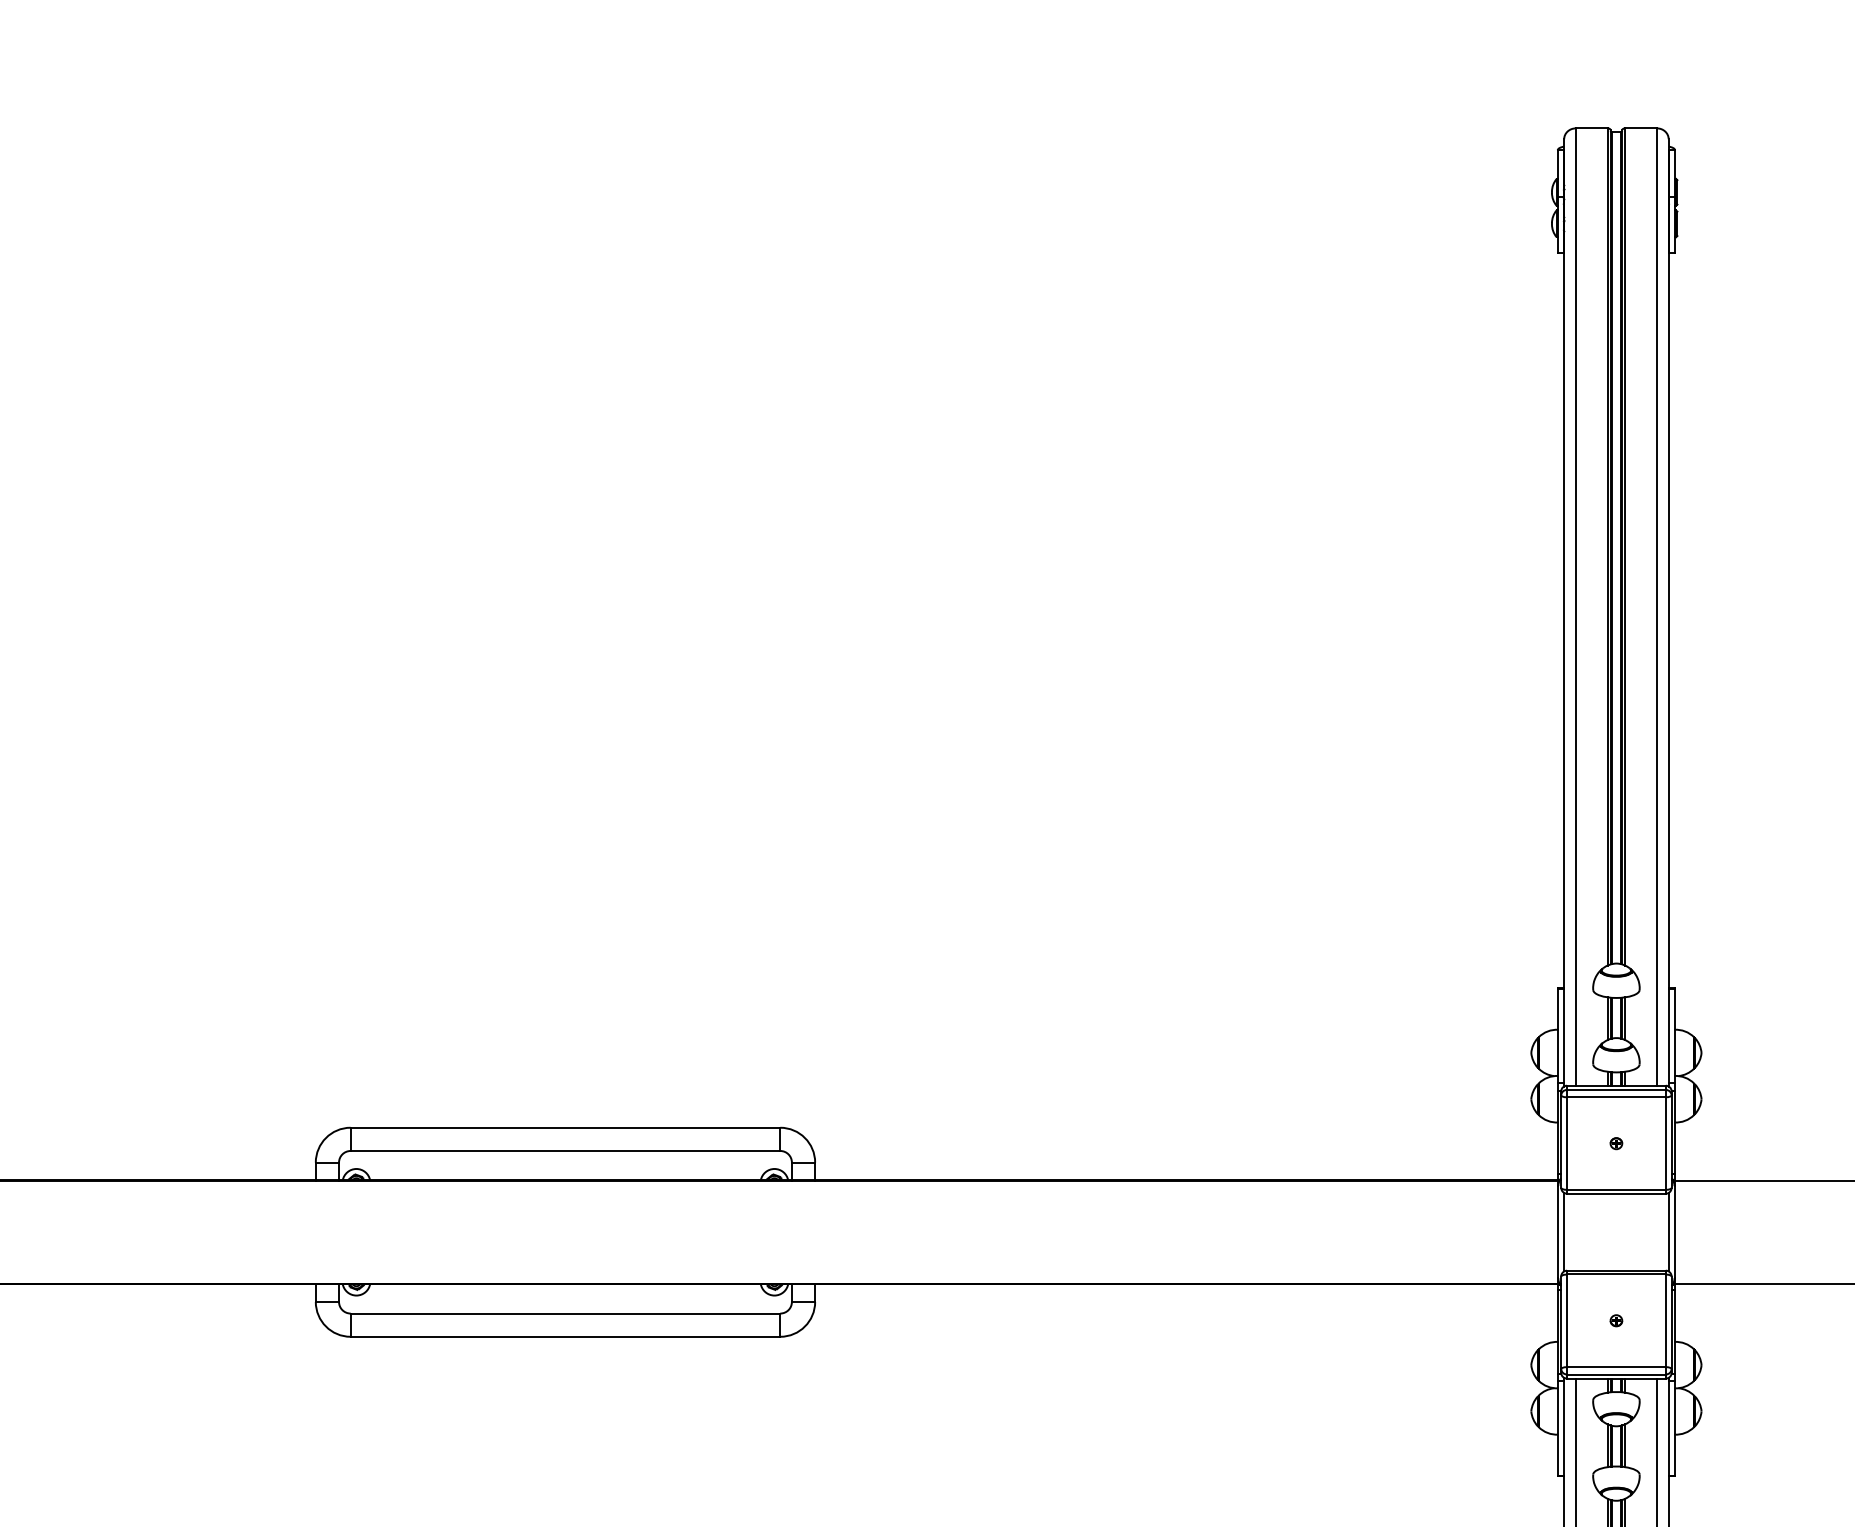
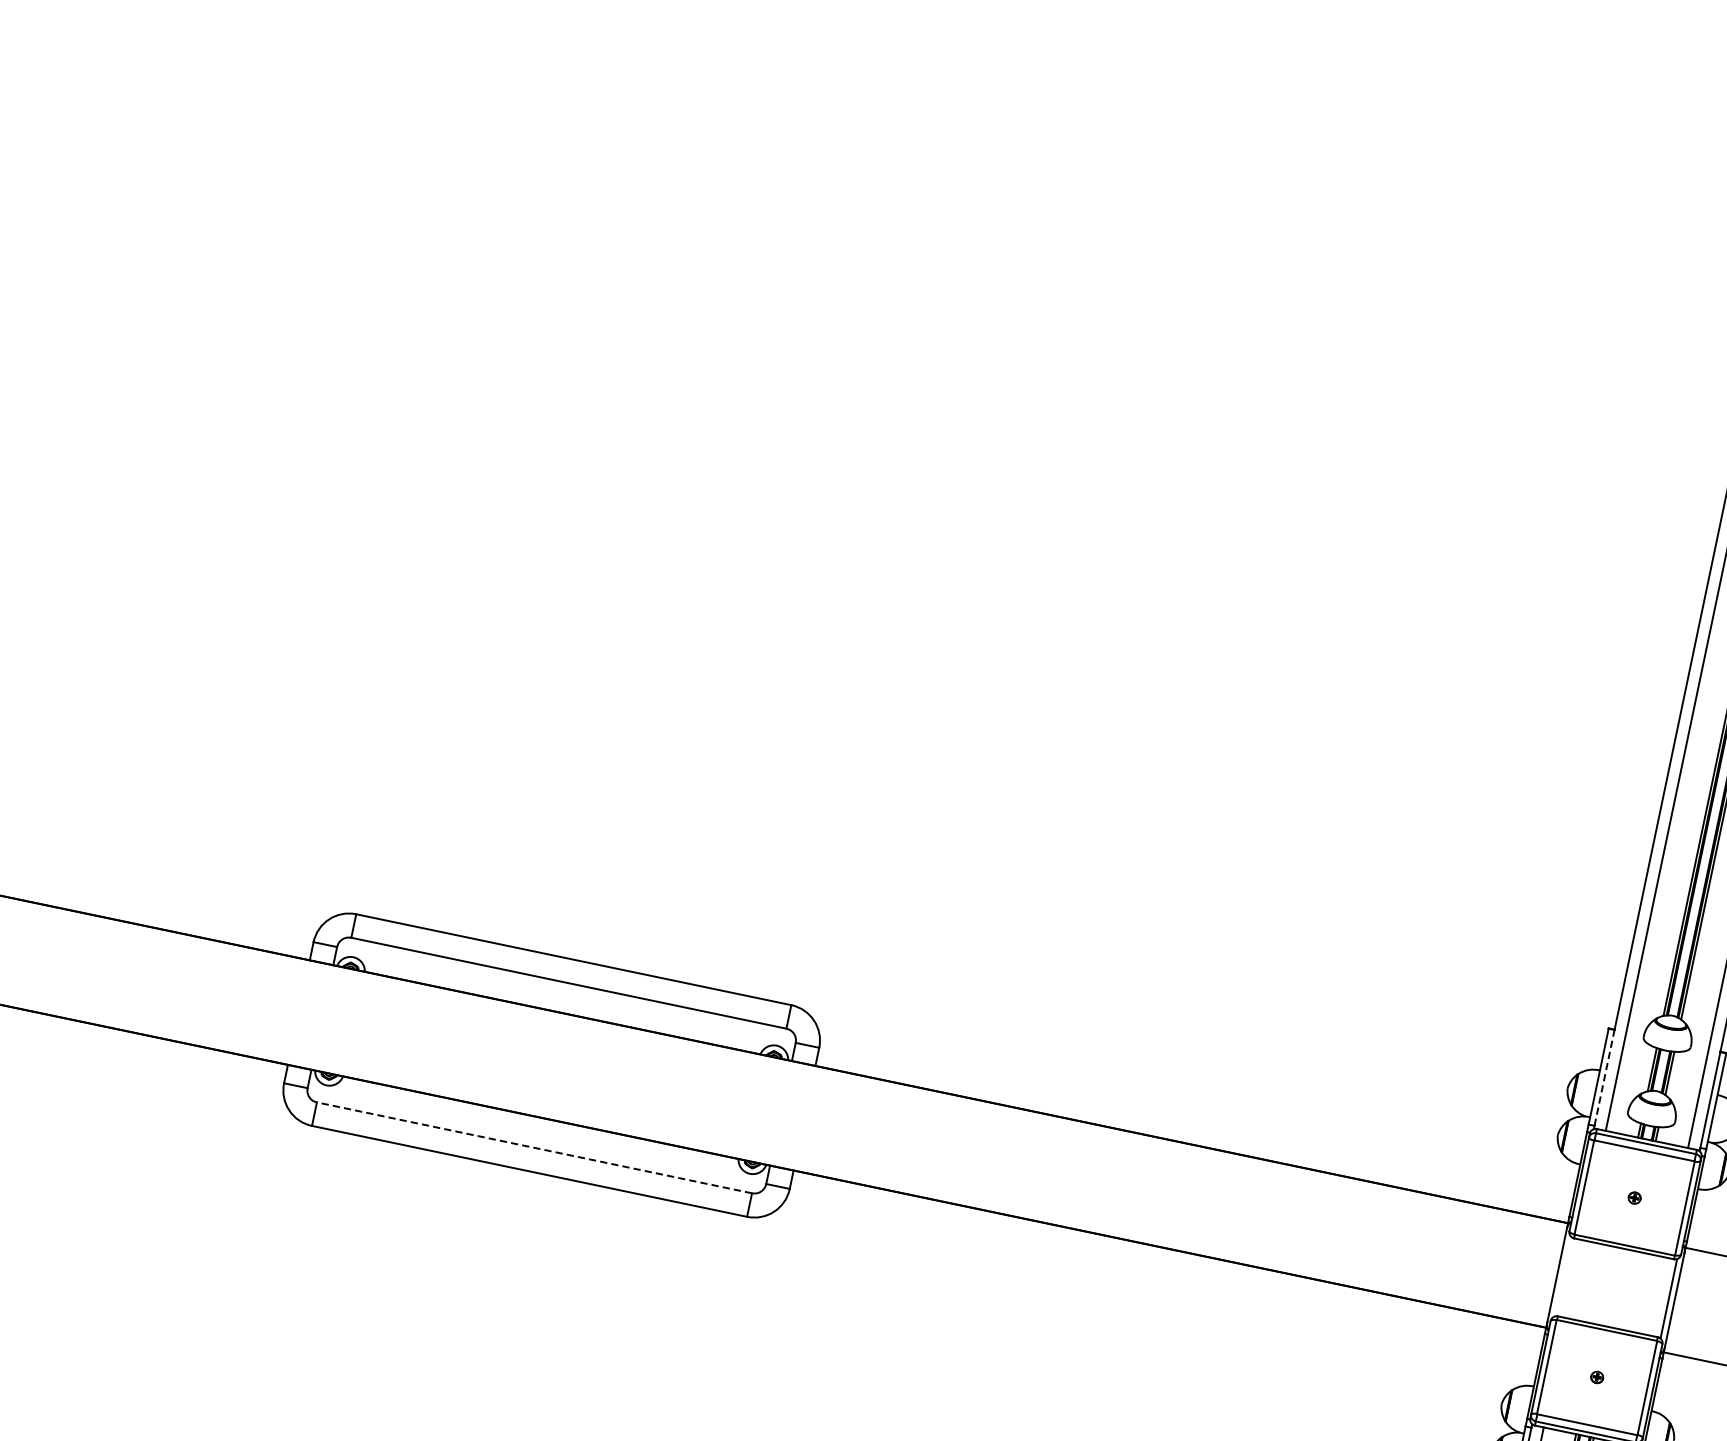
line: (1564, 1035) -> (1604, 1077), solid -> dashed
line: (1564, 1231) -> (1563, 1276), removed
line: (565, 1313) -> (534, 1147), solid -> dashed

